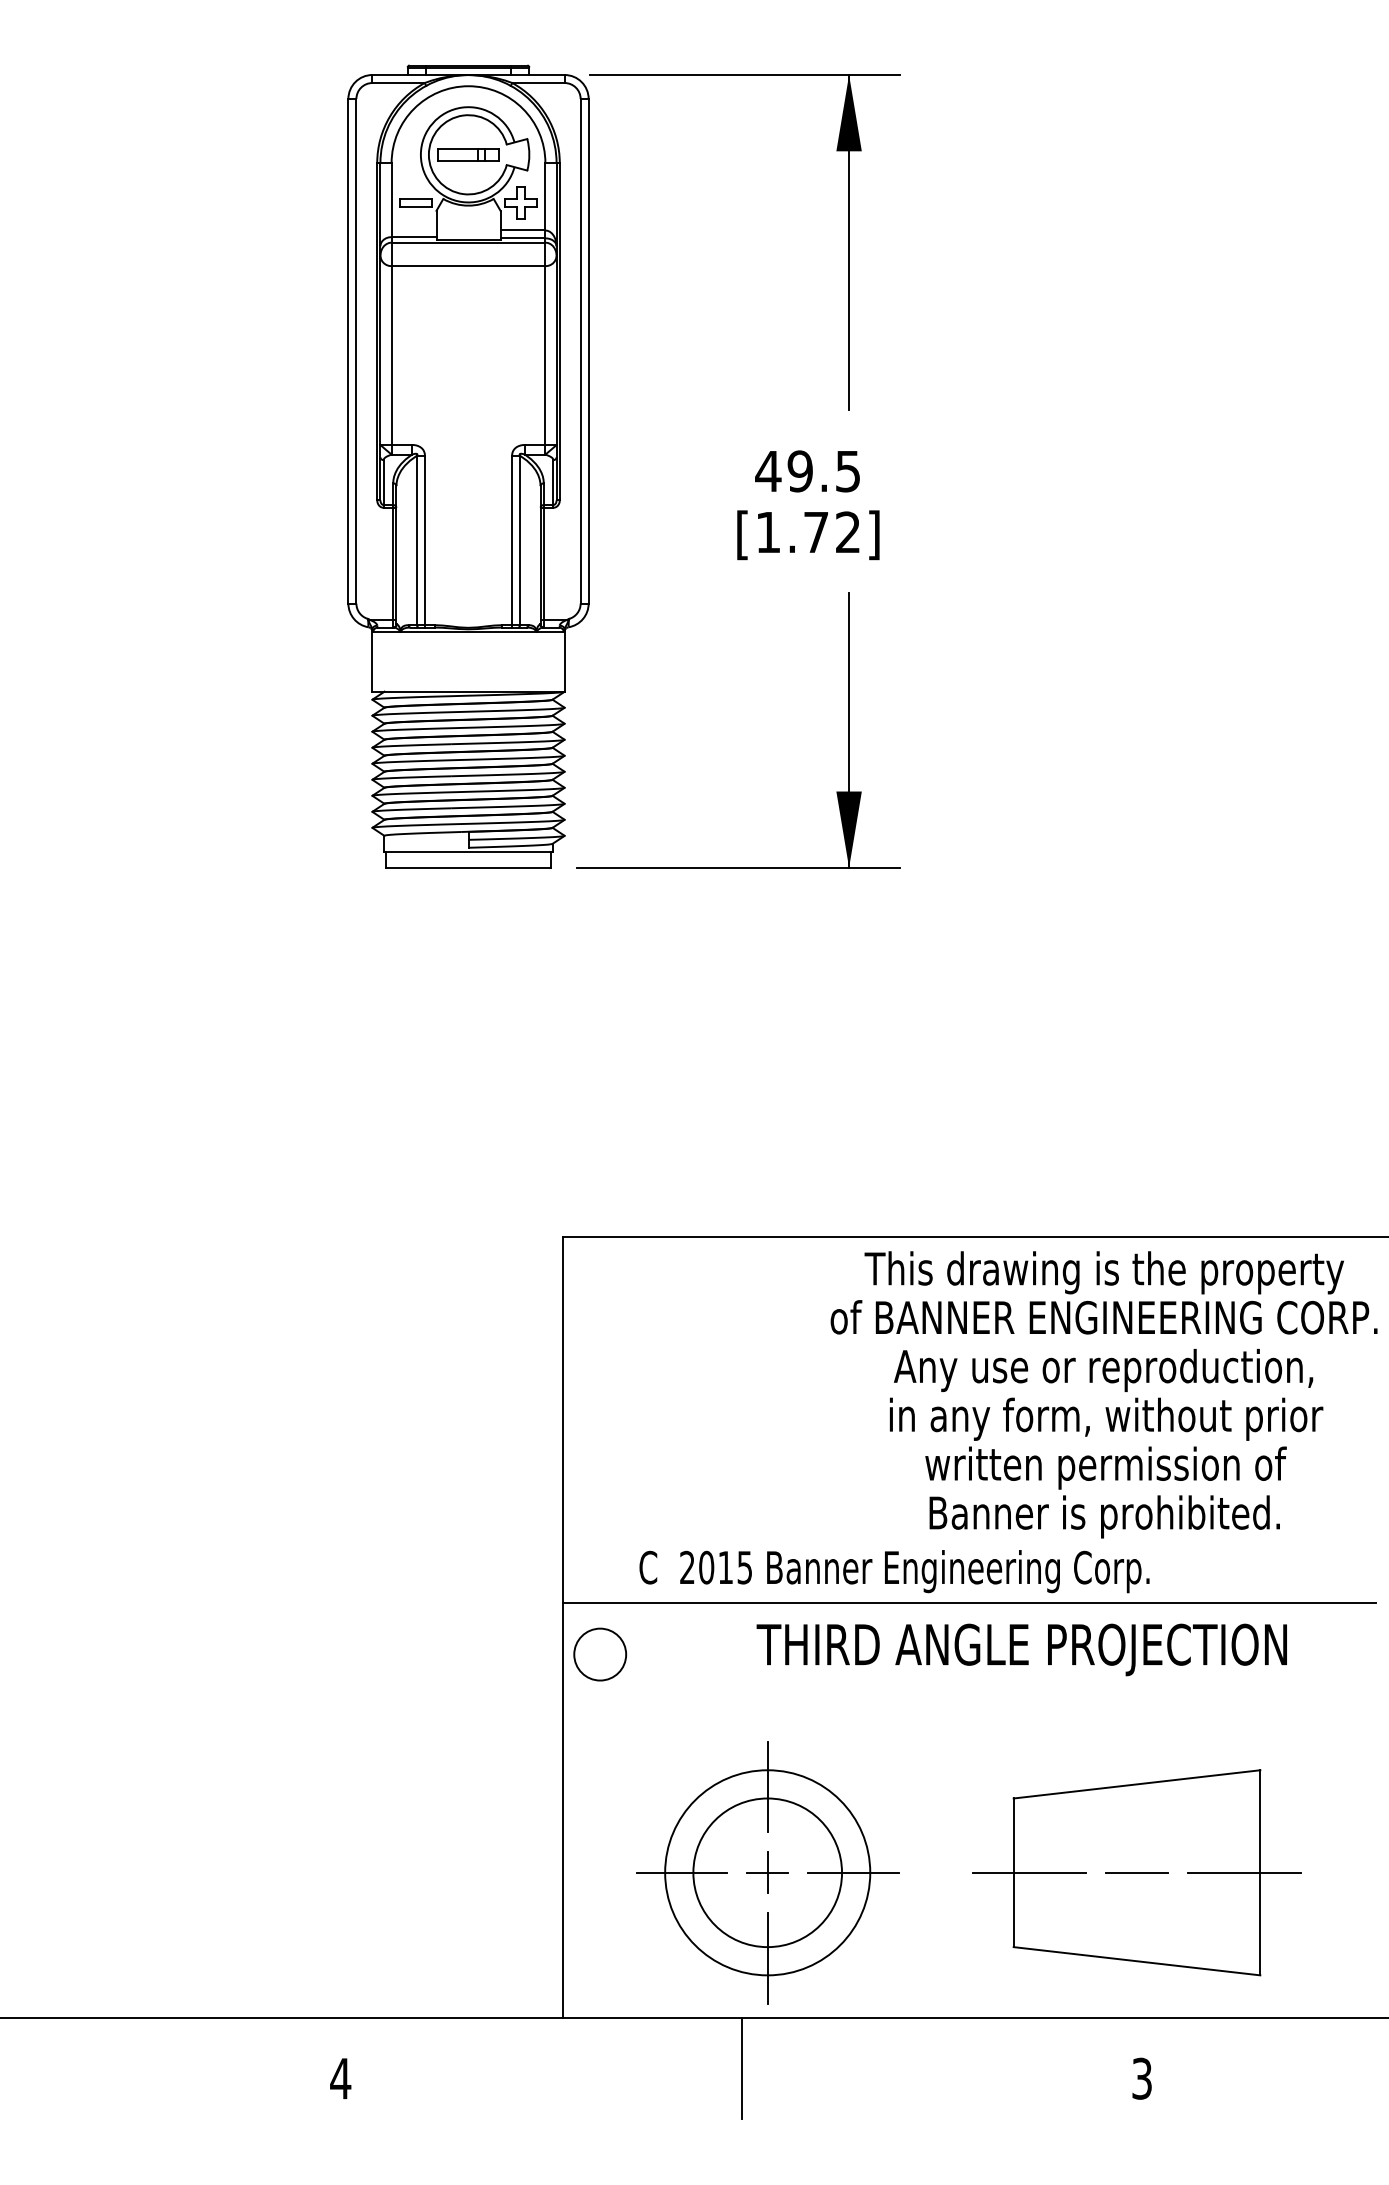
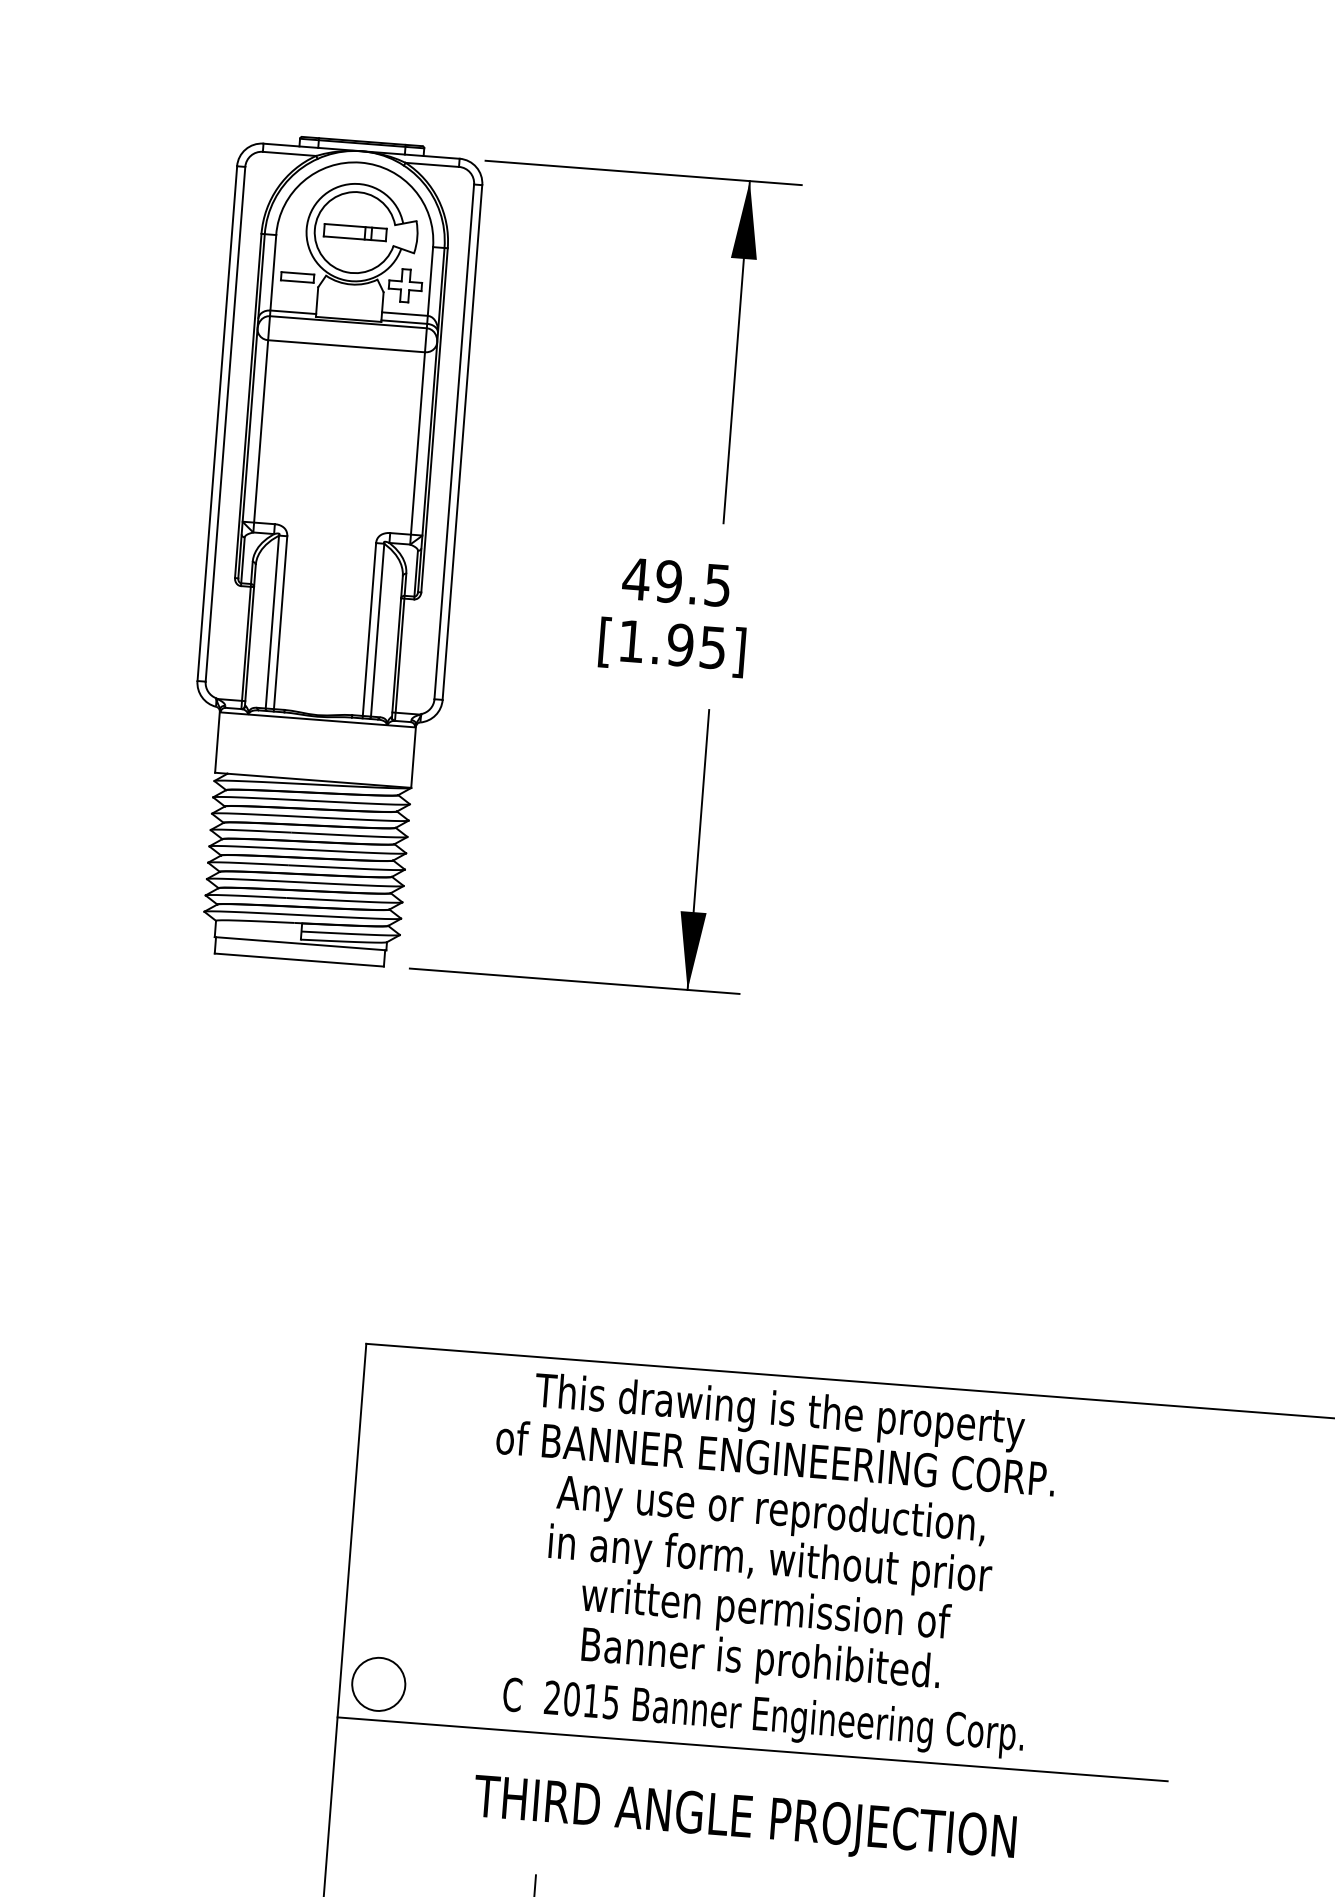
text: (831, 532) -> (695, 646), [1.72] -> [1.95]
text: (1103, 1394) -> (769, 1536), moved
text: (894, 1571) -> (763, 1717), moved
text: (1021, 1649) -> (744, 1821), moved
circle: (600, 1654) -> (379, 1684), moved

